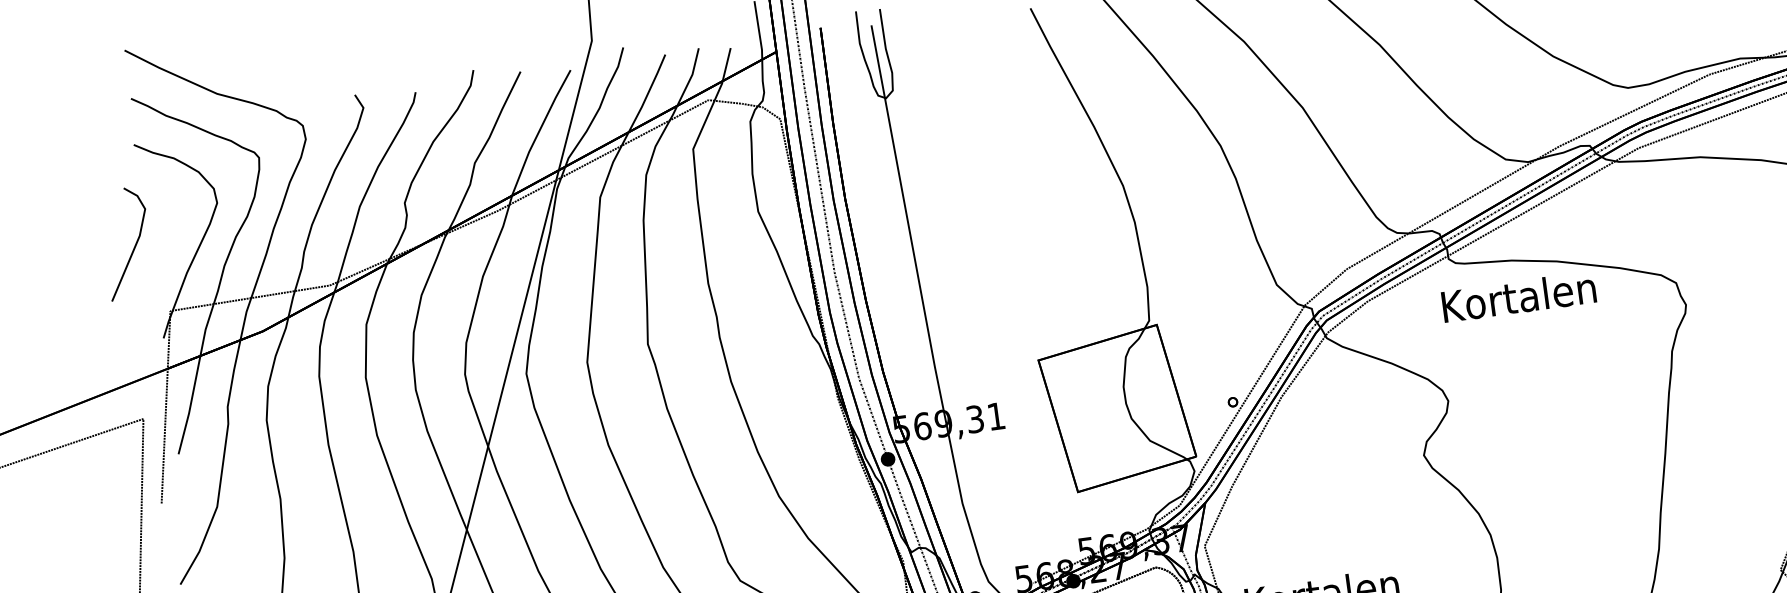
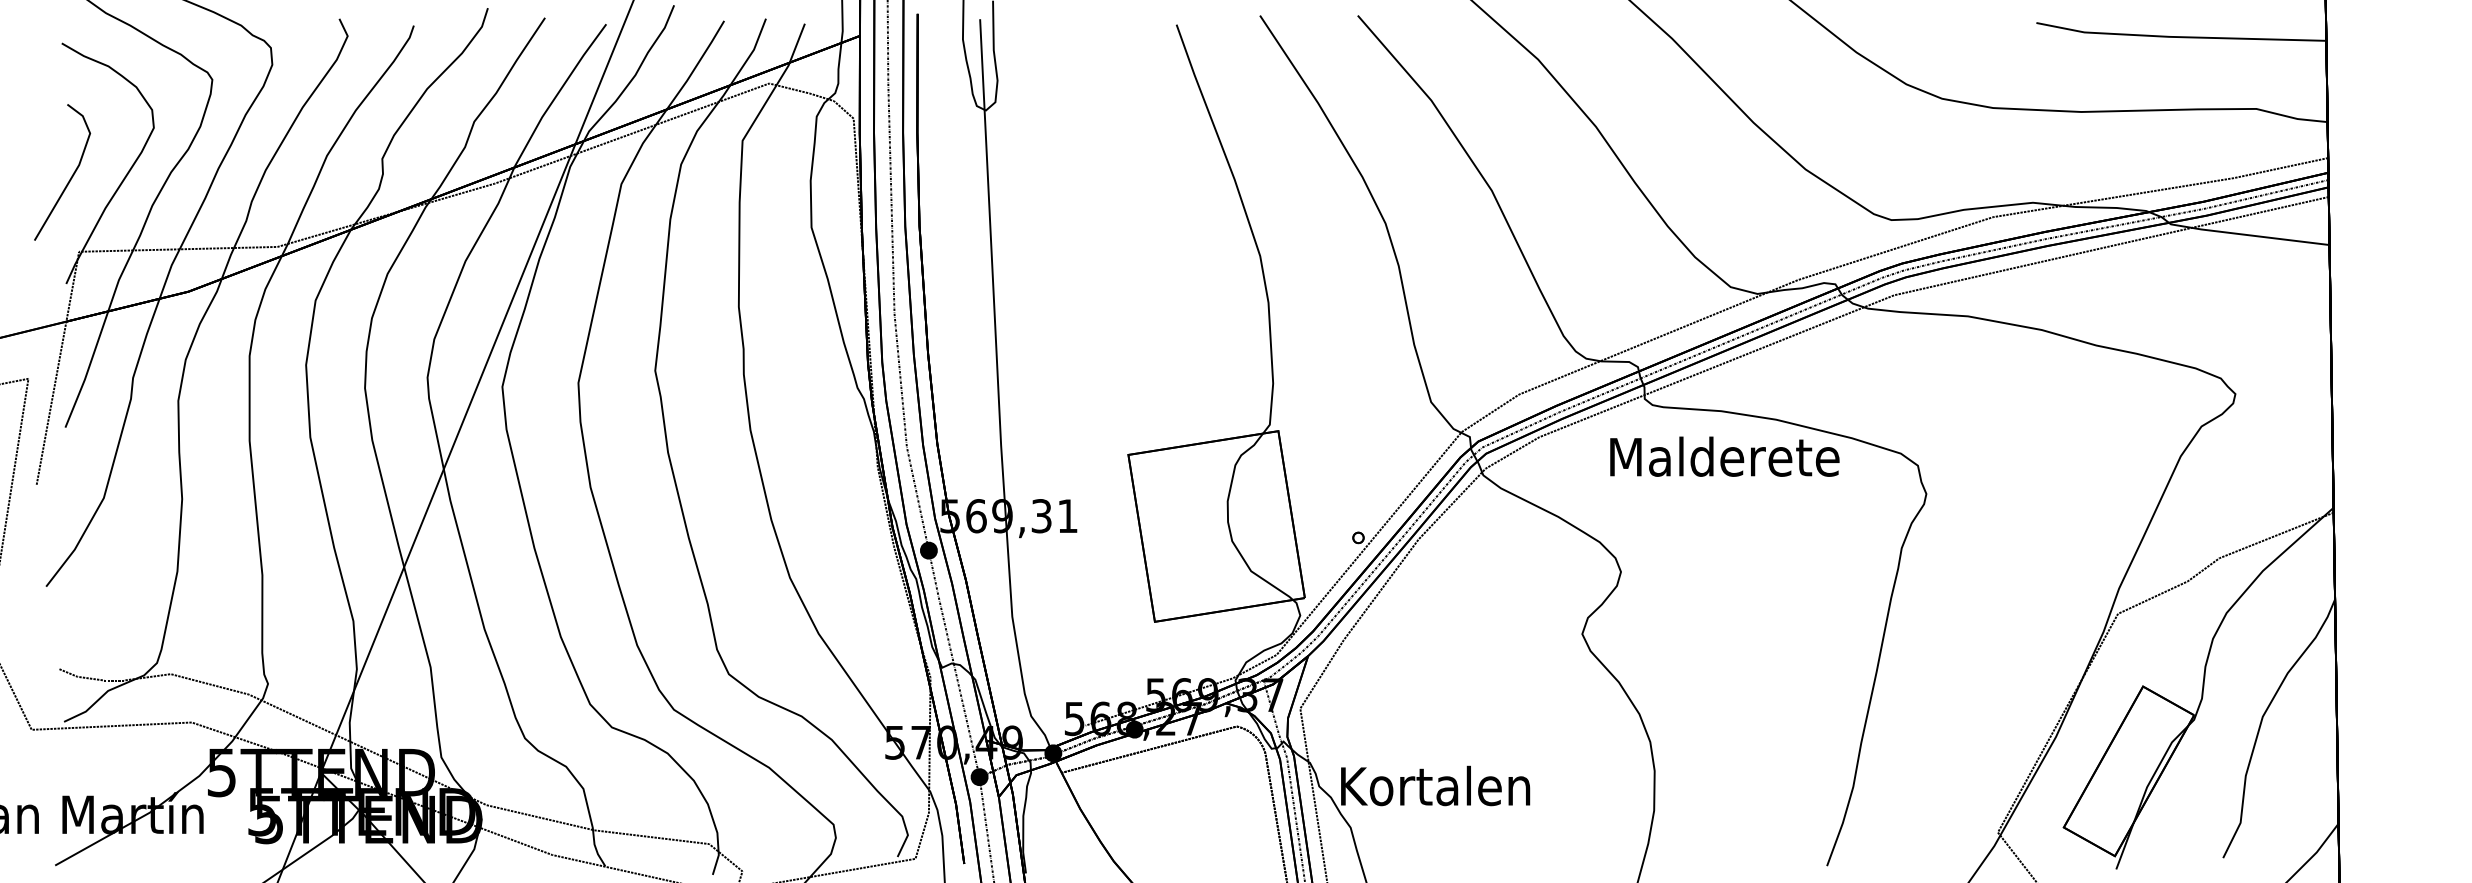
part: (134, 246) -> (70, 177), moved
text: (1519, 296) -> (1724, 456), Kortalen -> Malderete

